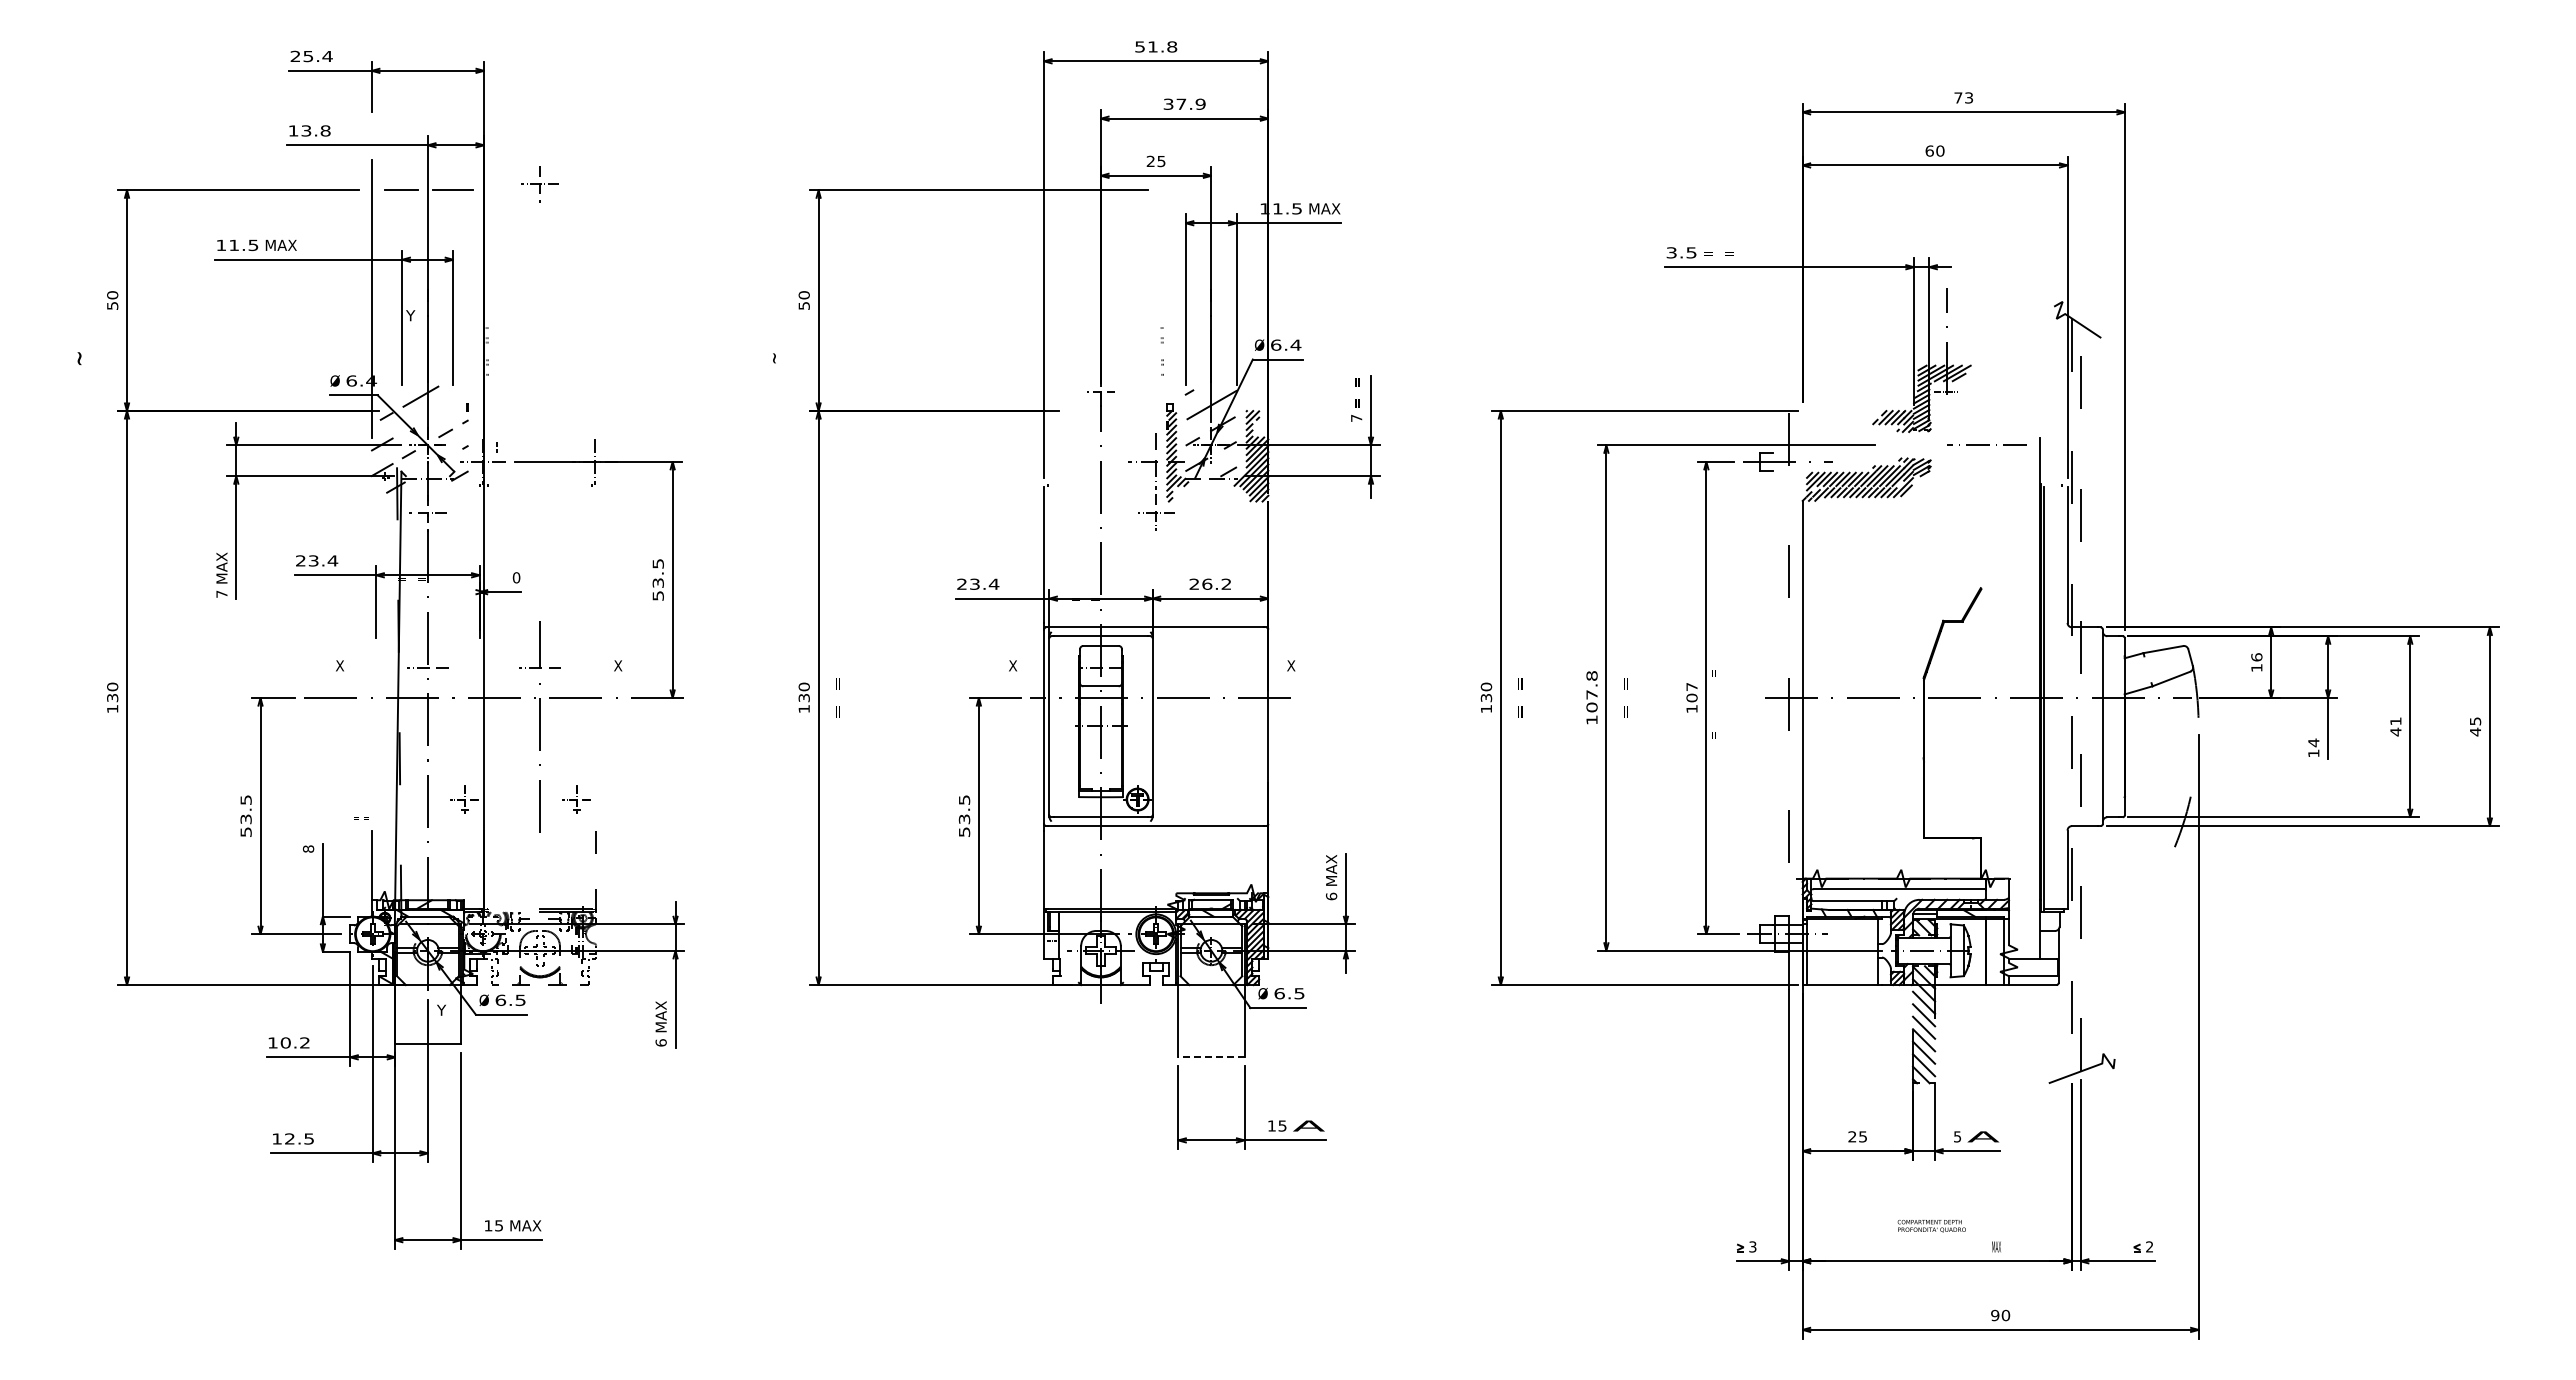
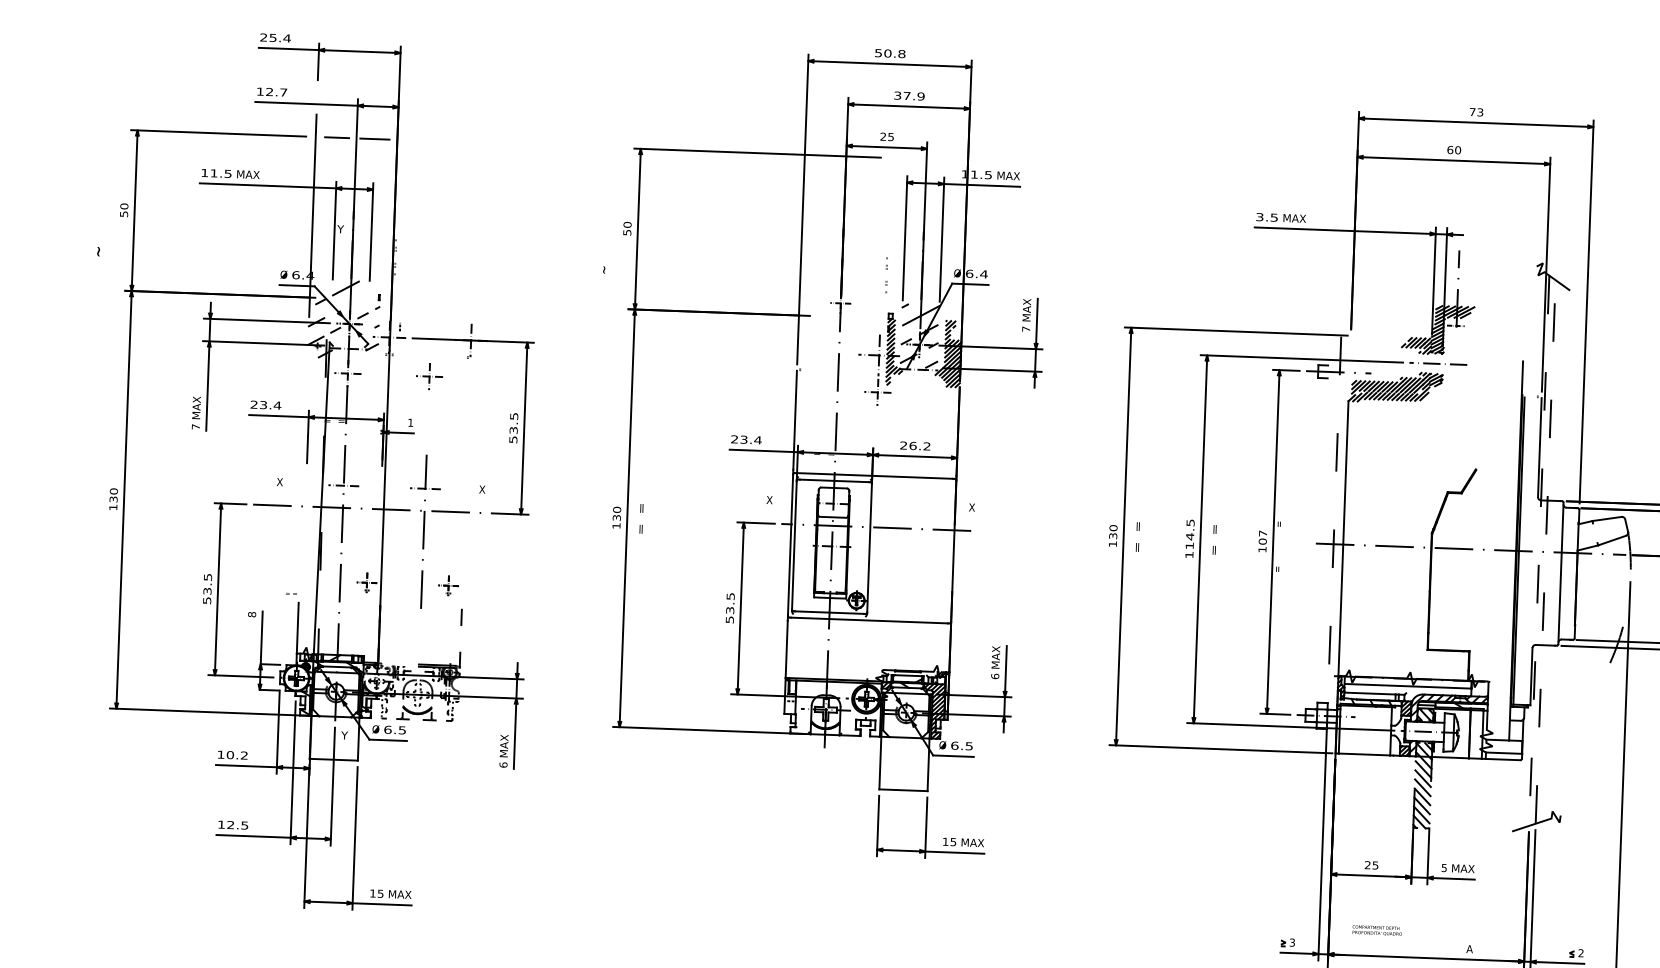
text: (1152, 46) -> (887, 53), 51.8 -> 50.8
text: (315, 130) -> (276, 91), 13.8 -> 12.7
part: (539, 184) -> (429, 376), moved
text: (1719, 252) -> (1294, 218), =  = -> MAX
text: (1356, 391) -> (1026, 309), =  = -> MAX
line: (1986, 444) -> (1437, 363), moved
text: (516, 577) -> (410, 422), 0 -> 1
text: (1591, 691) -> (1189, 534), 107.8 -> 114.5
line: (1210, 1057) -> (902, 790), dashed -> solid
text: (1308, 1125) -> (972, 842), A -> MAX
text: (1982, 1136) -> (1462, 868), A -> MAX
text: (1931, 1226) -> (1377, 930), moved
text: (1996, 1246) -> (1469, 948), MAX -> A

